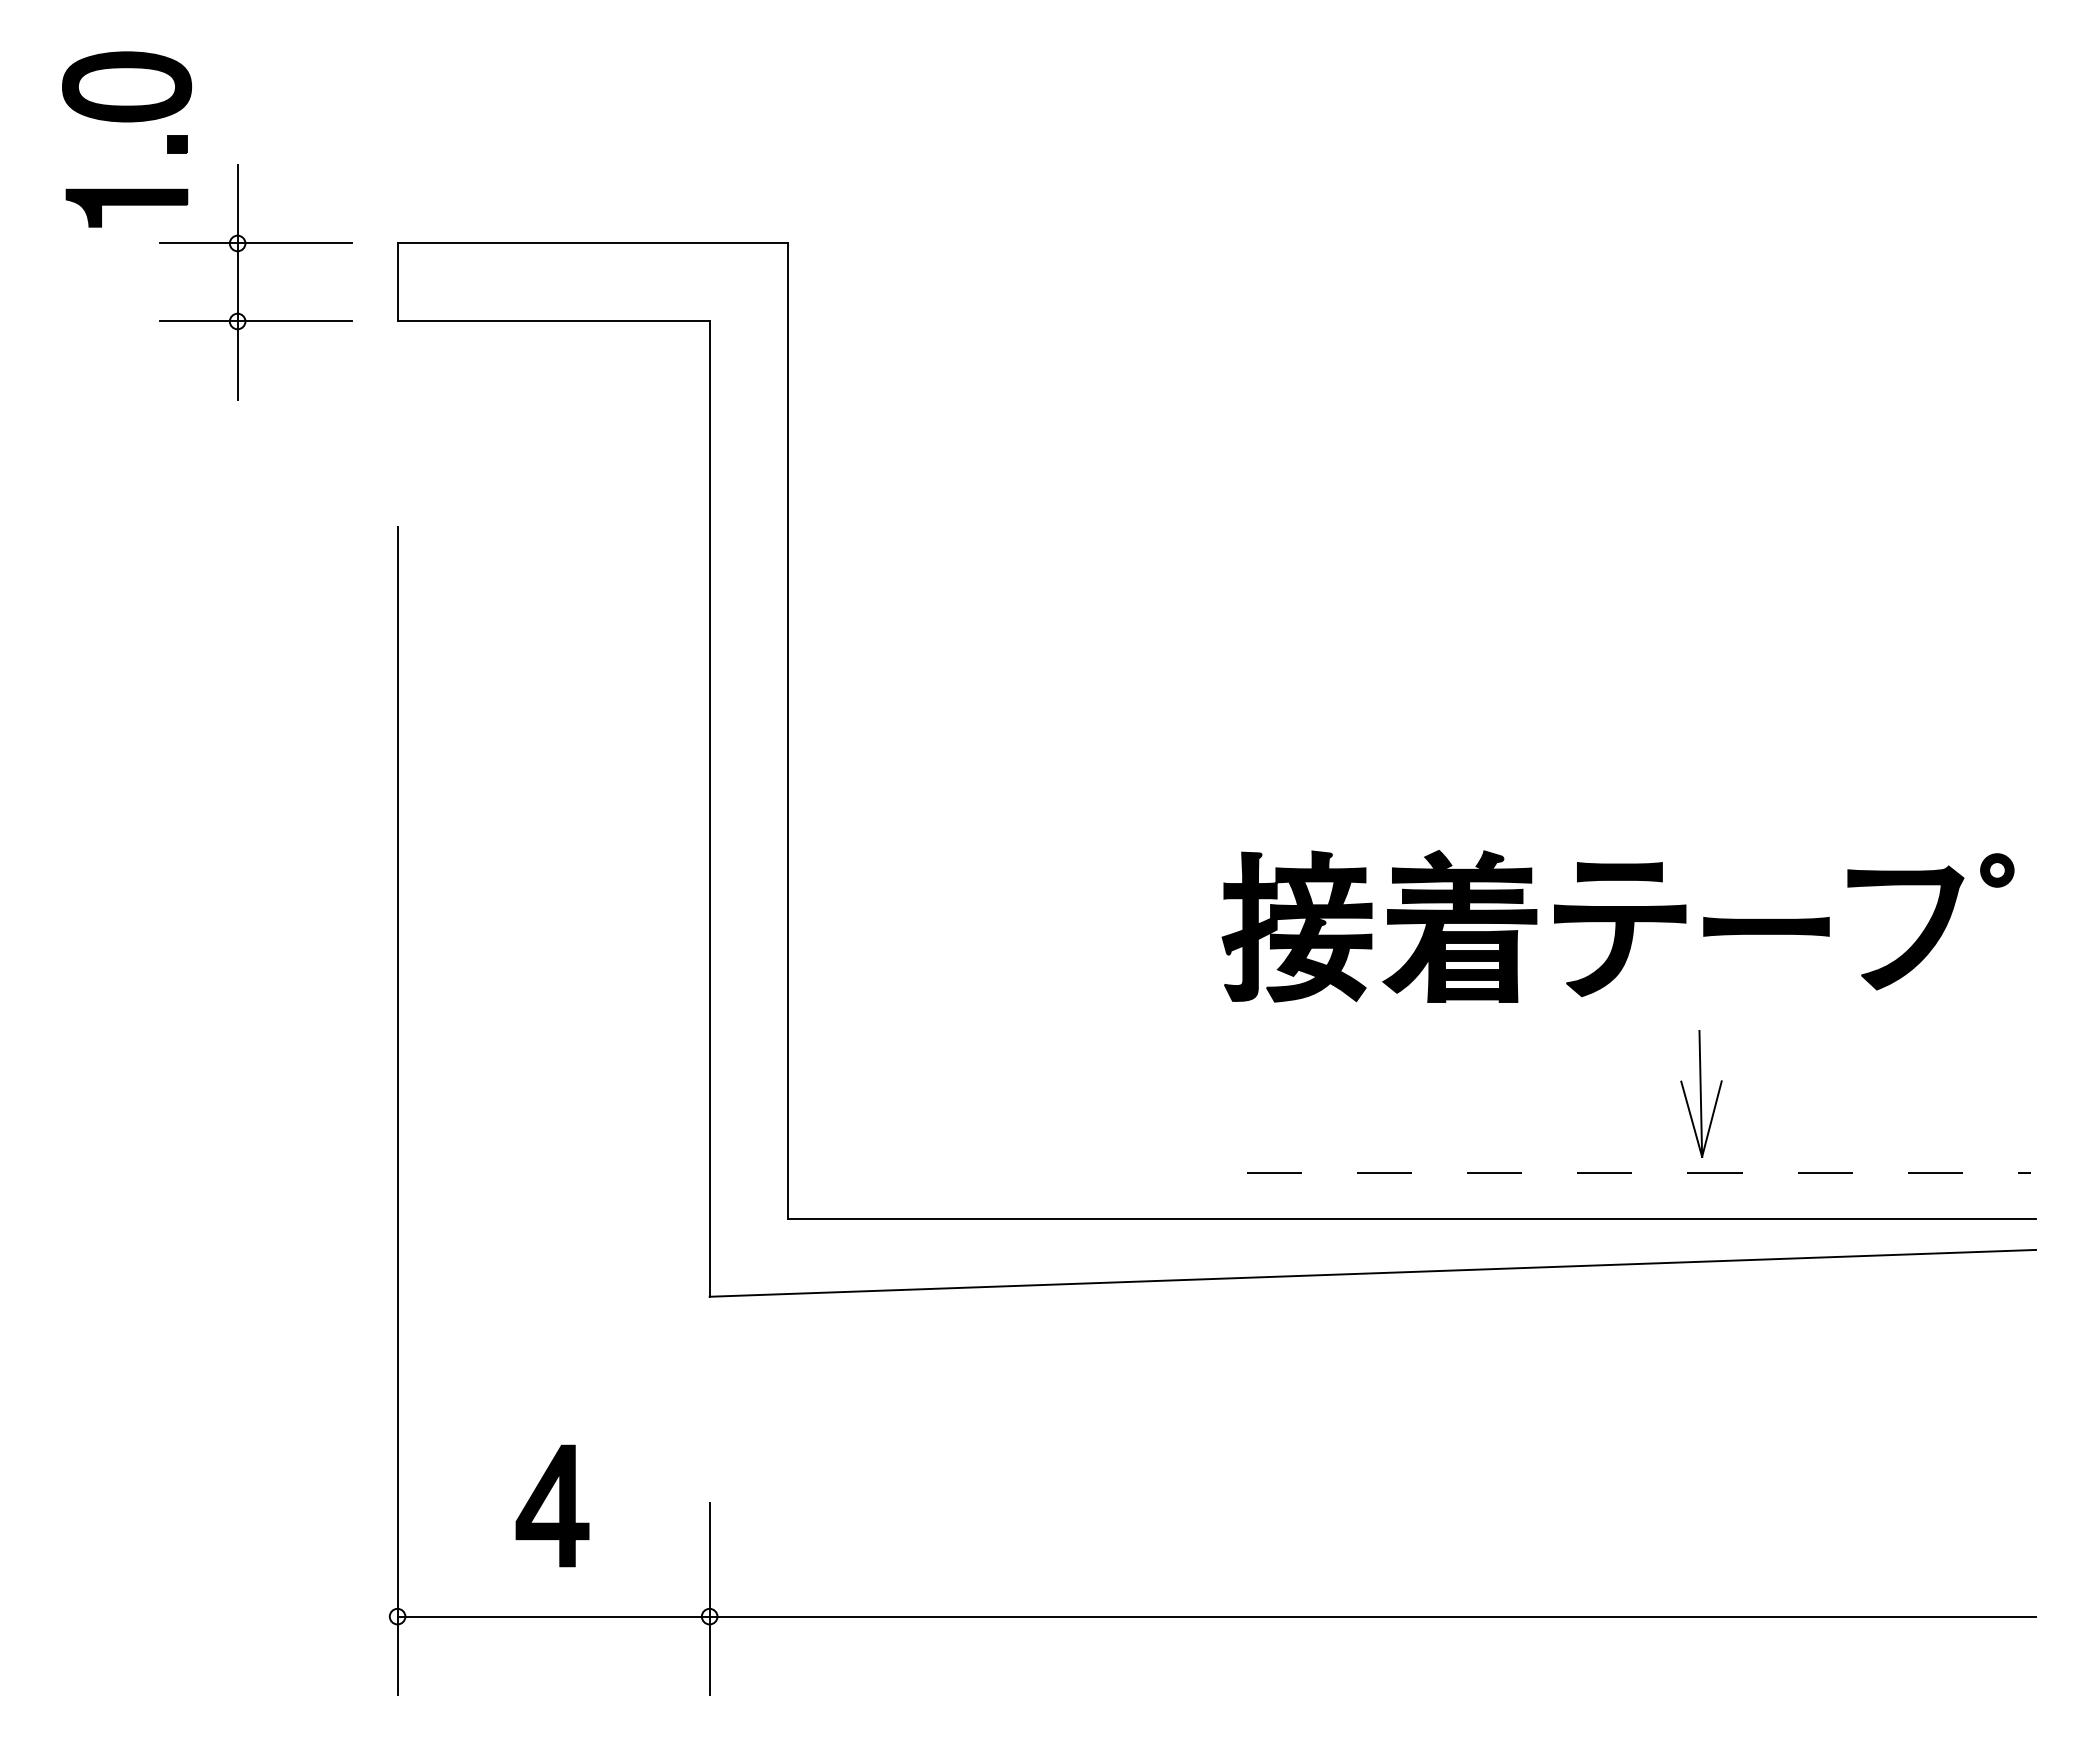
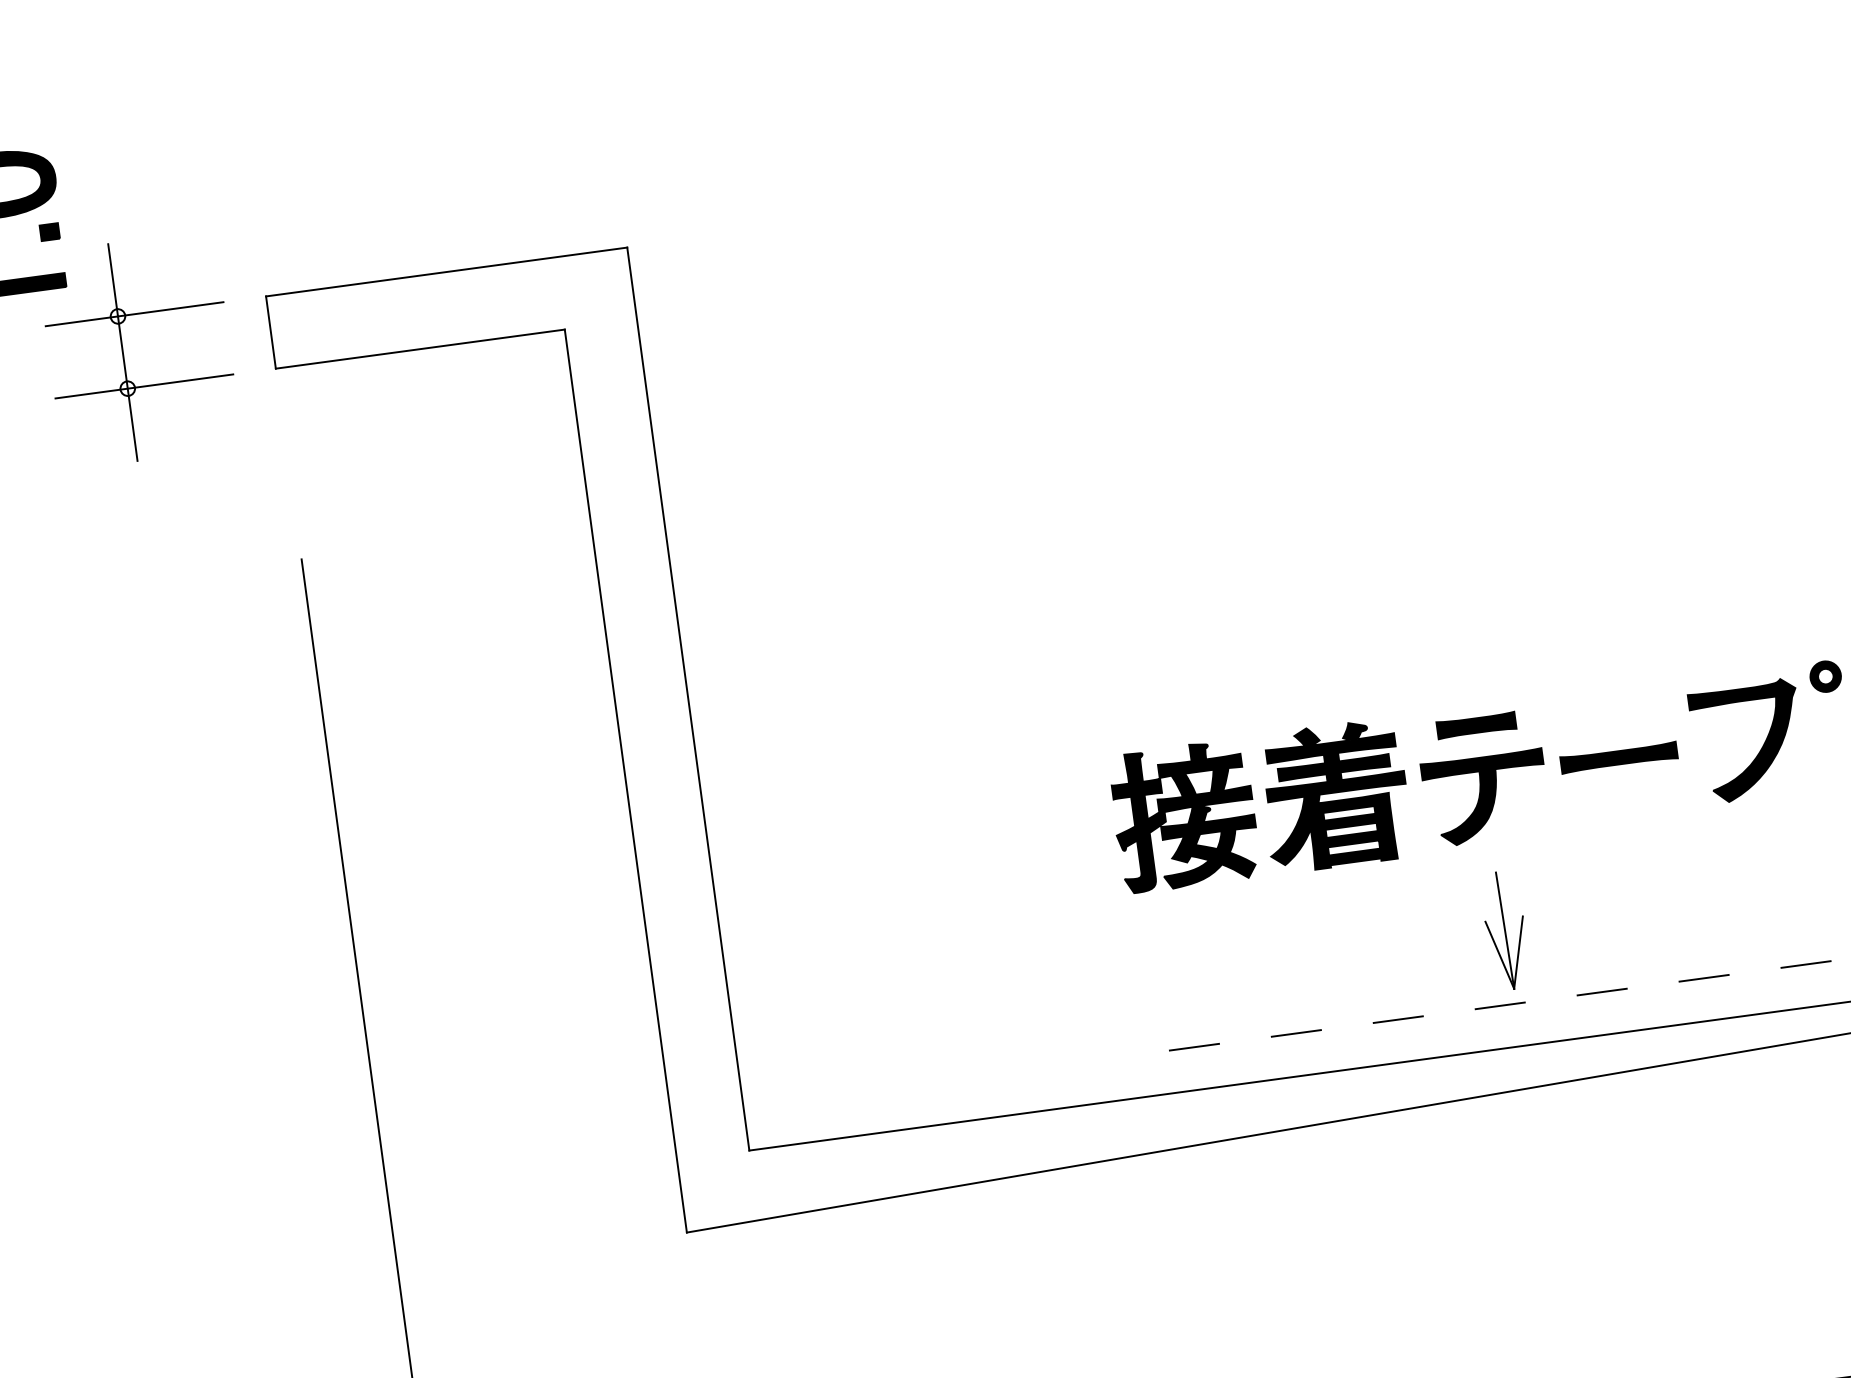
part: (1701, 1093) -> (1505, 930), moved

